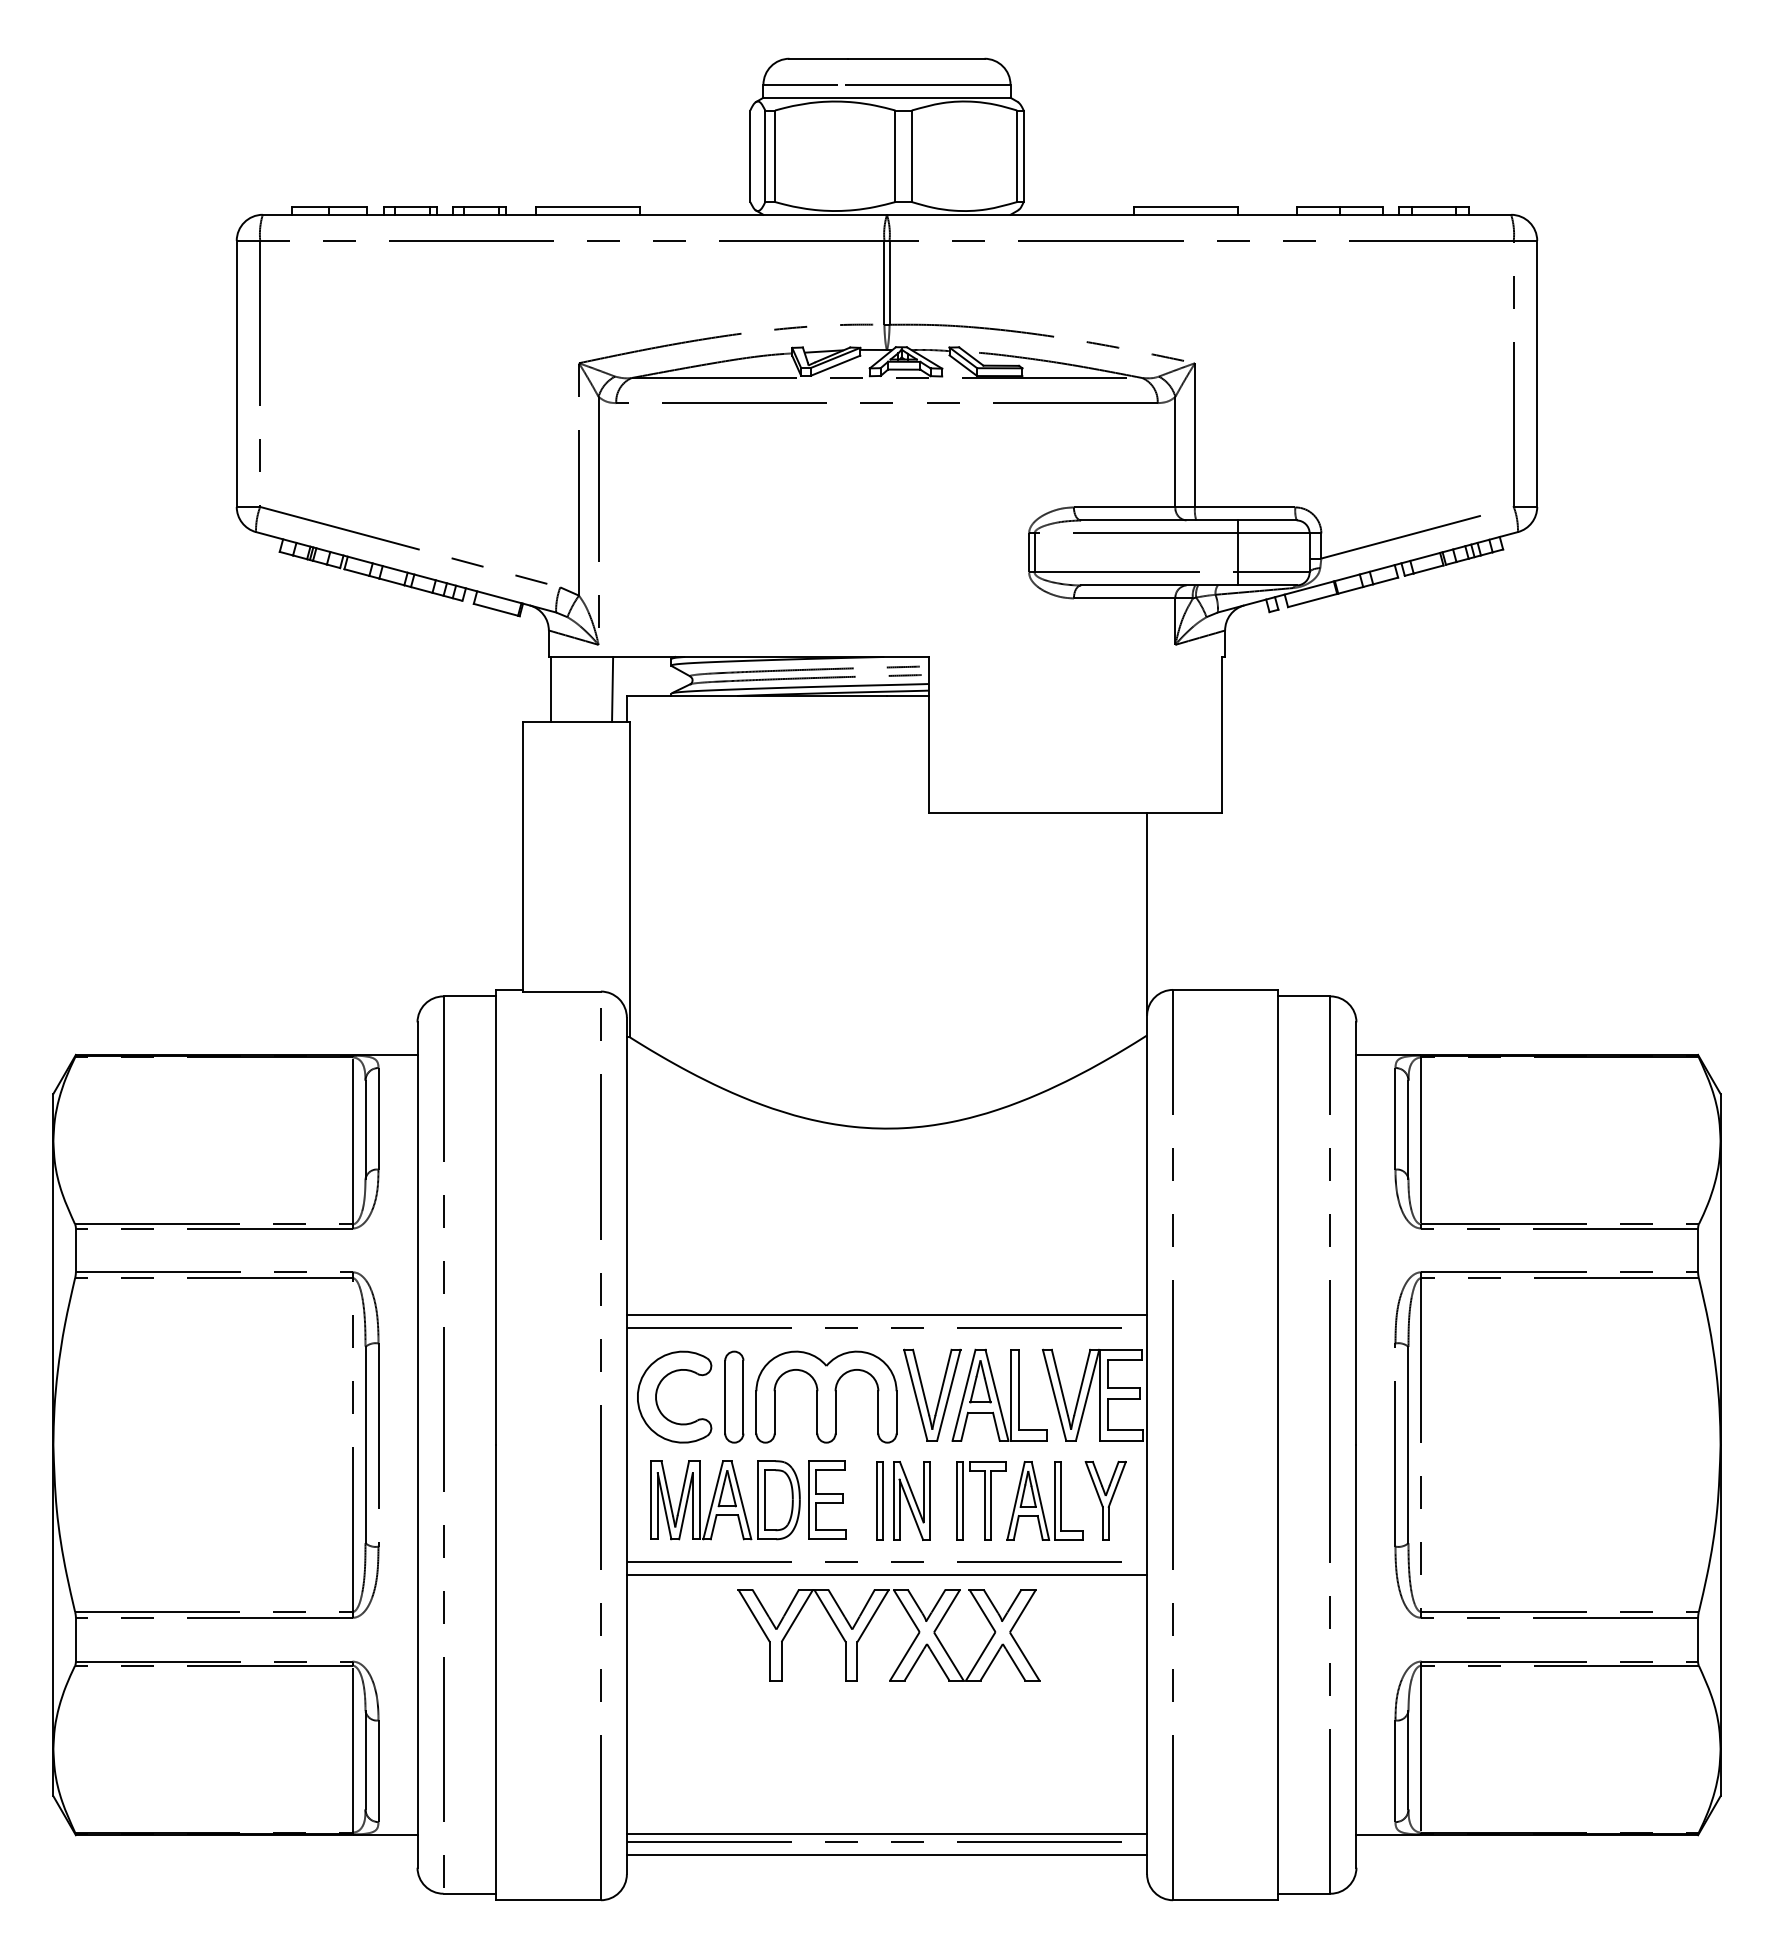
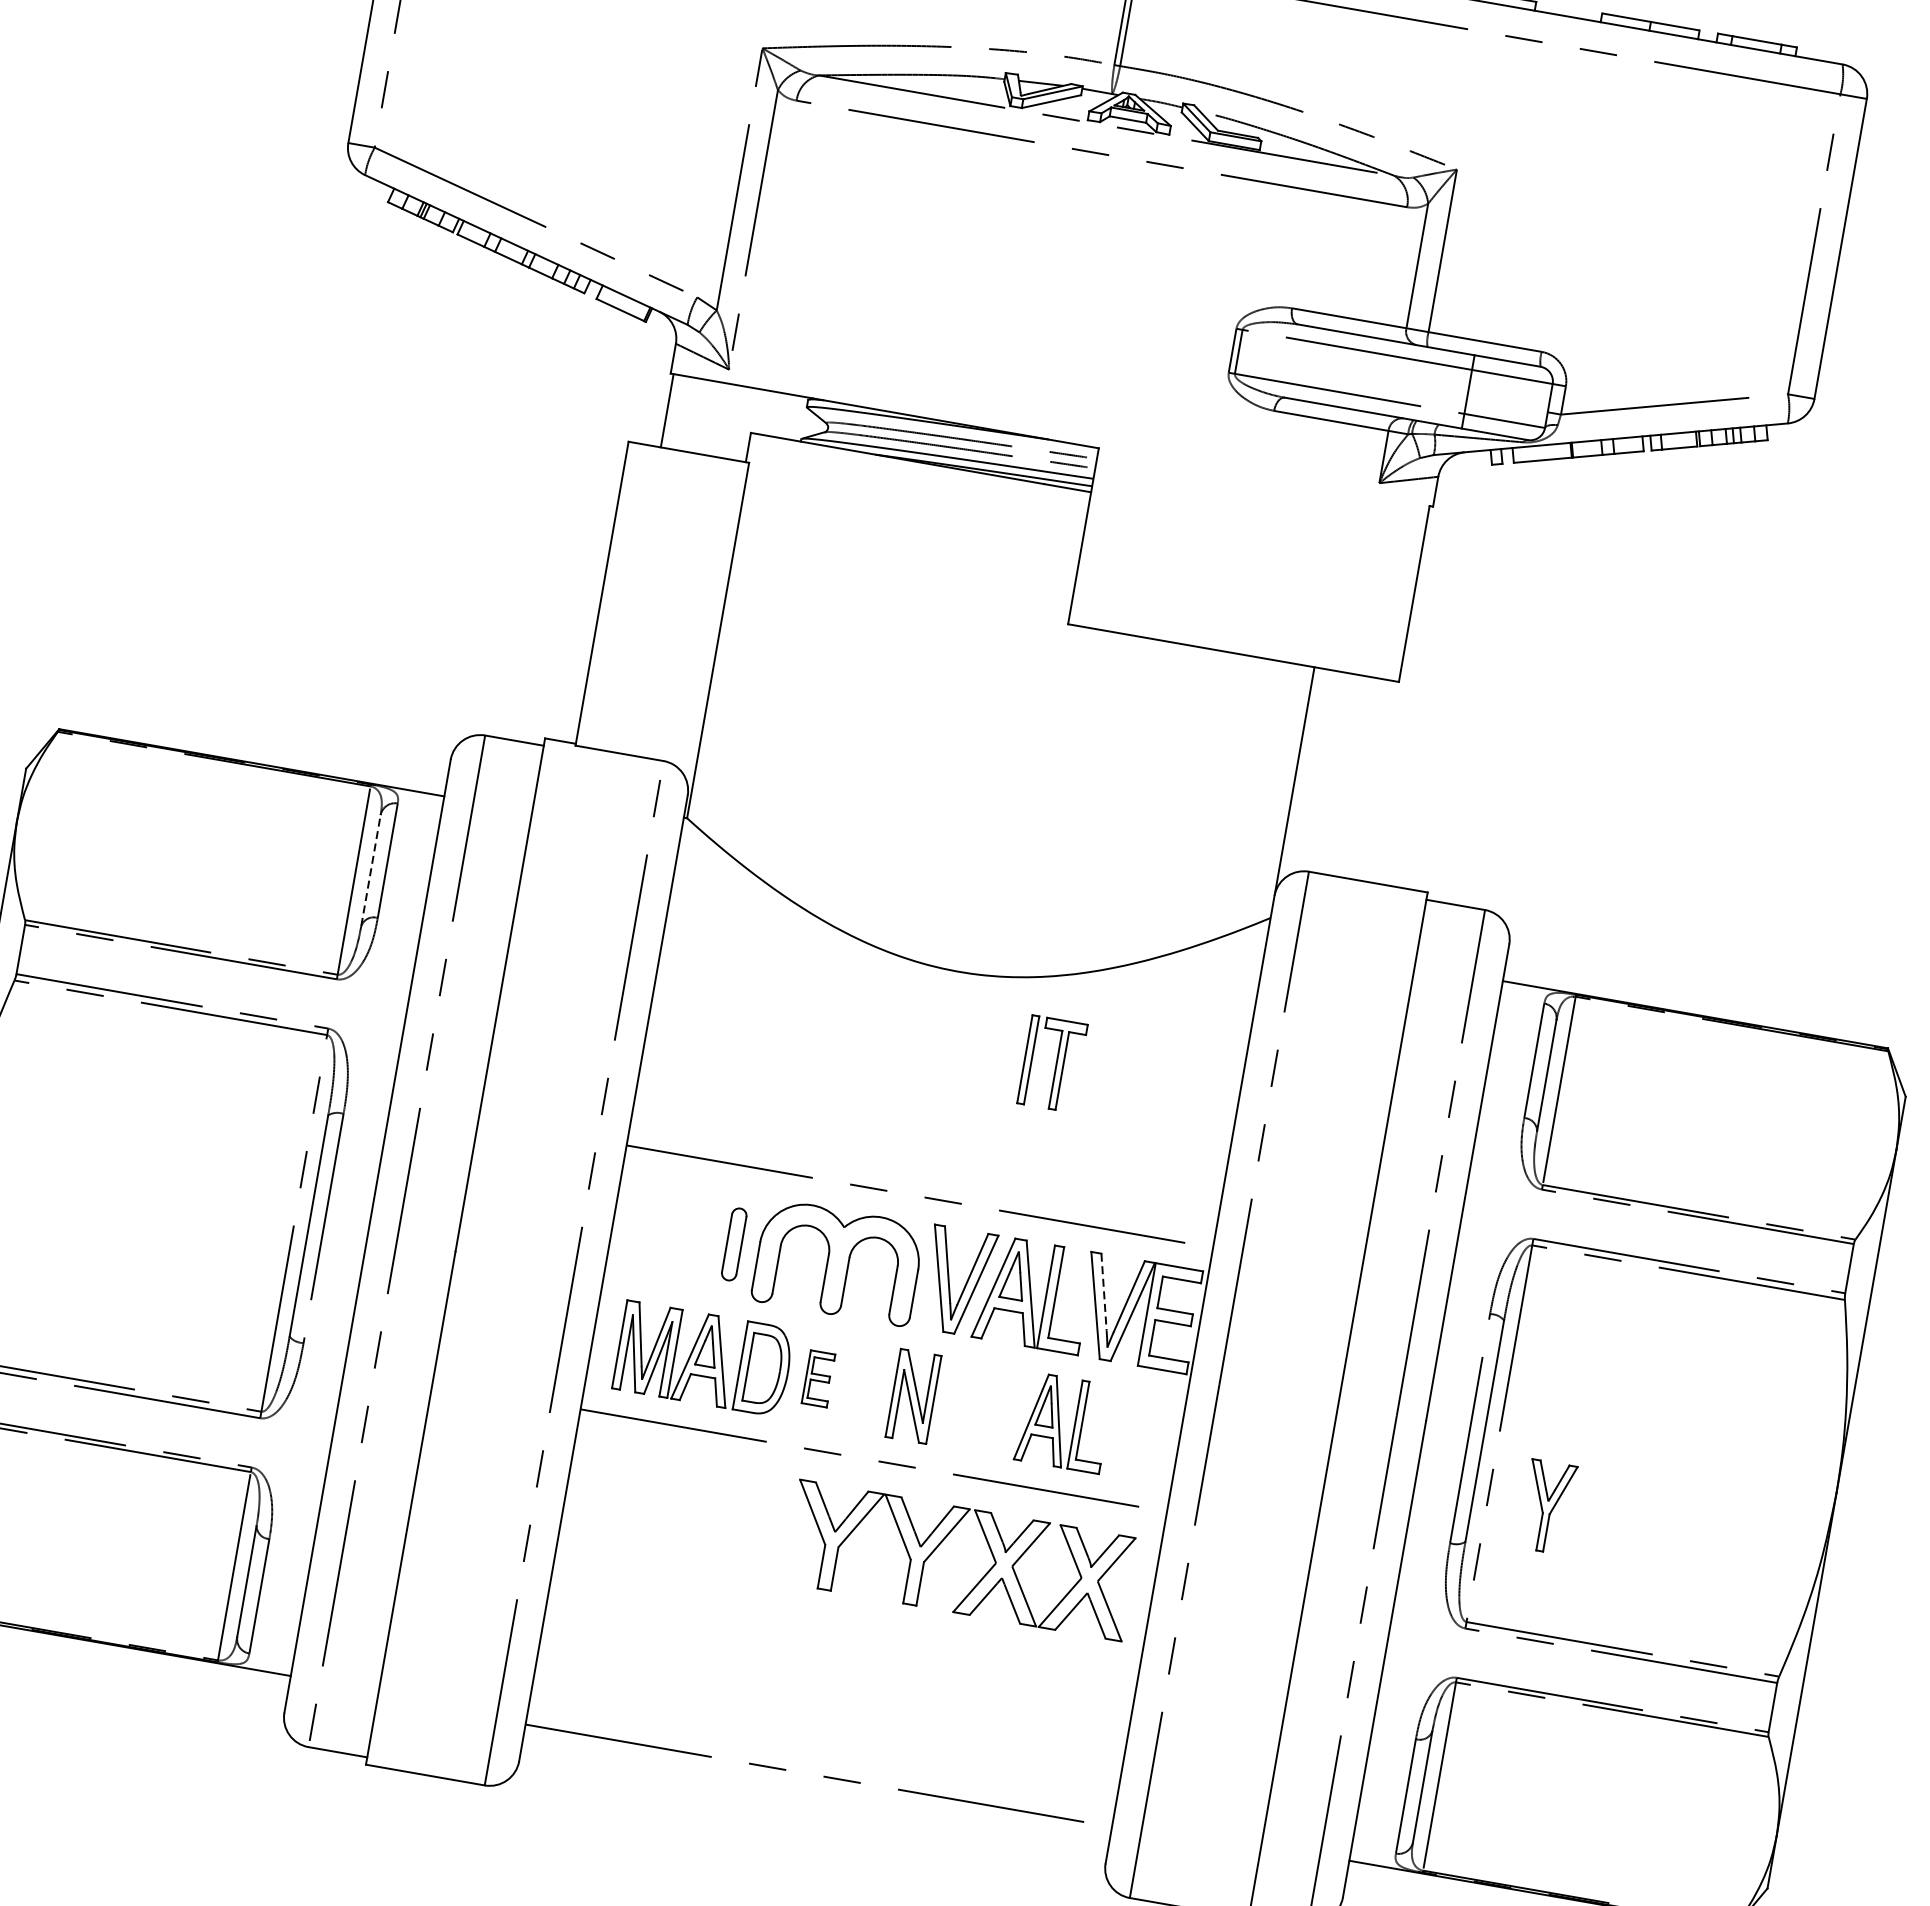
line: (612, 689) -> (736, 422), removed
line: (365, 1129) -> (371, 870), solid -> dashed
line: (886, 1315) -> (921, 1182), removed
line: (1059, 1382) -> (1103, 1291), solid -> dashed
part: (657, 1393) -> (648, 1225), removed
part: (734, 1396) -> (734, 1243), size x0.7
part: (827, 1499) -> (819, 1378), size x0.6
part: (879, 1500) -> (877, 1389), removed
part: (981, 1500) -> (1052, 1063), moved
part: (1105, 1500) -> (1547, 1506), moved
line: (886, 1575) -> (870, 1475), removed
part: (869, 1624) -> (941, 1544), moved
line: (886, 1833) -> (819, 1766), removed
line: (886, 1854) -> (815, 1790), removed

